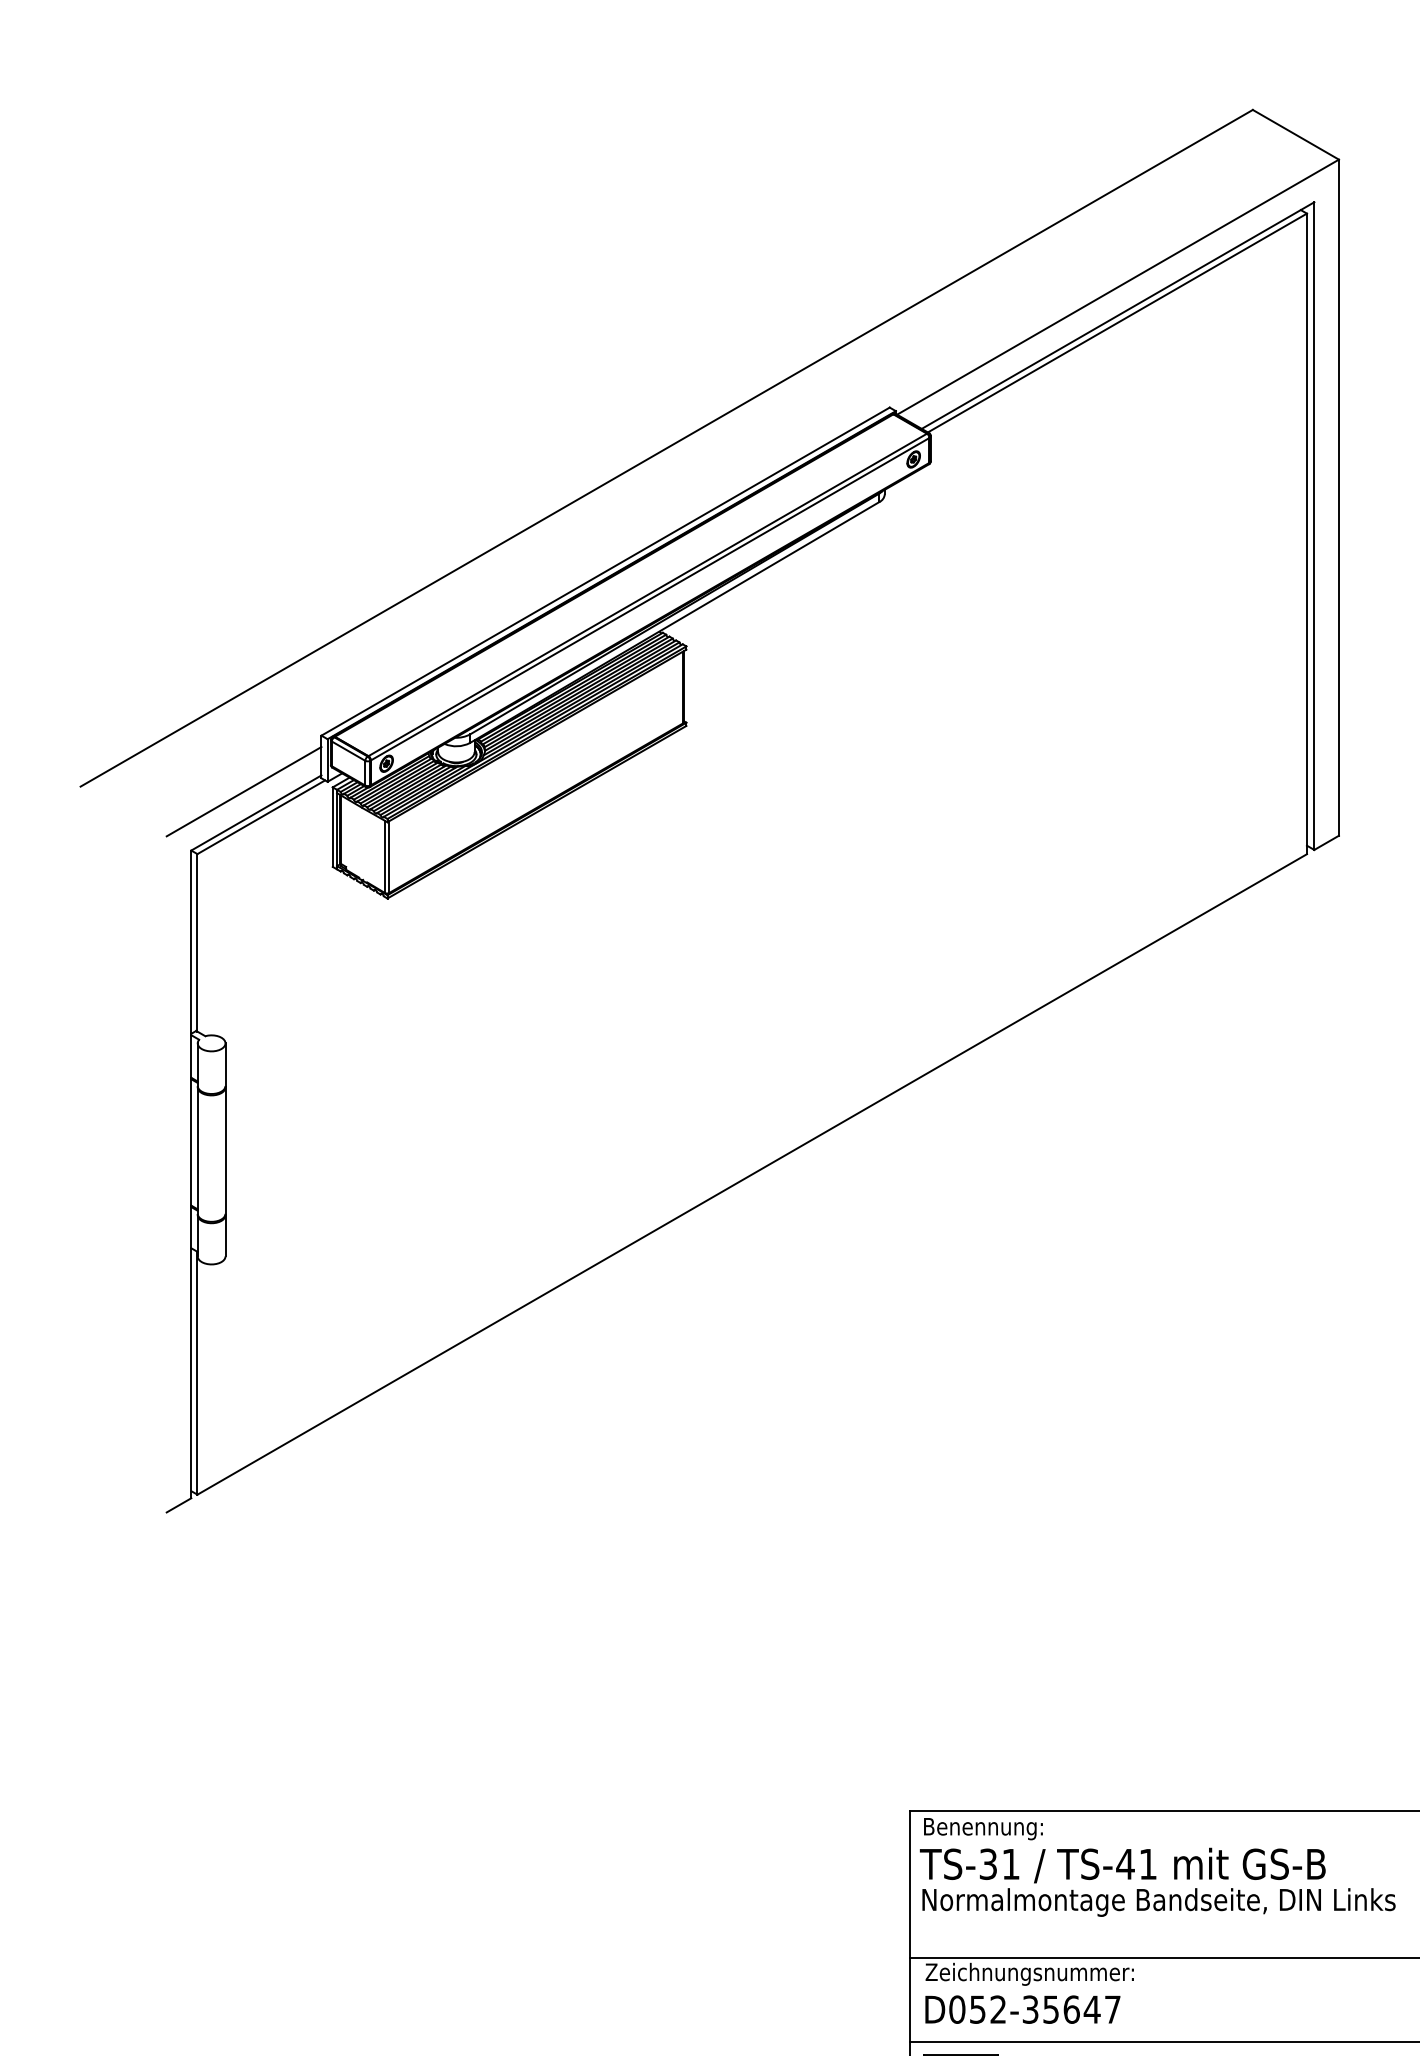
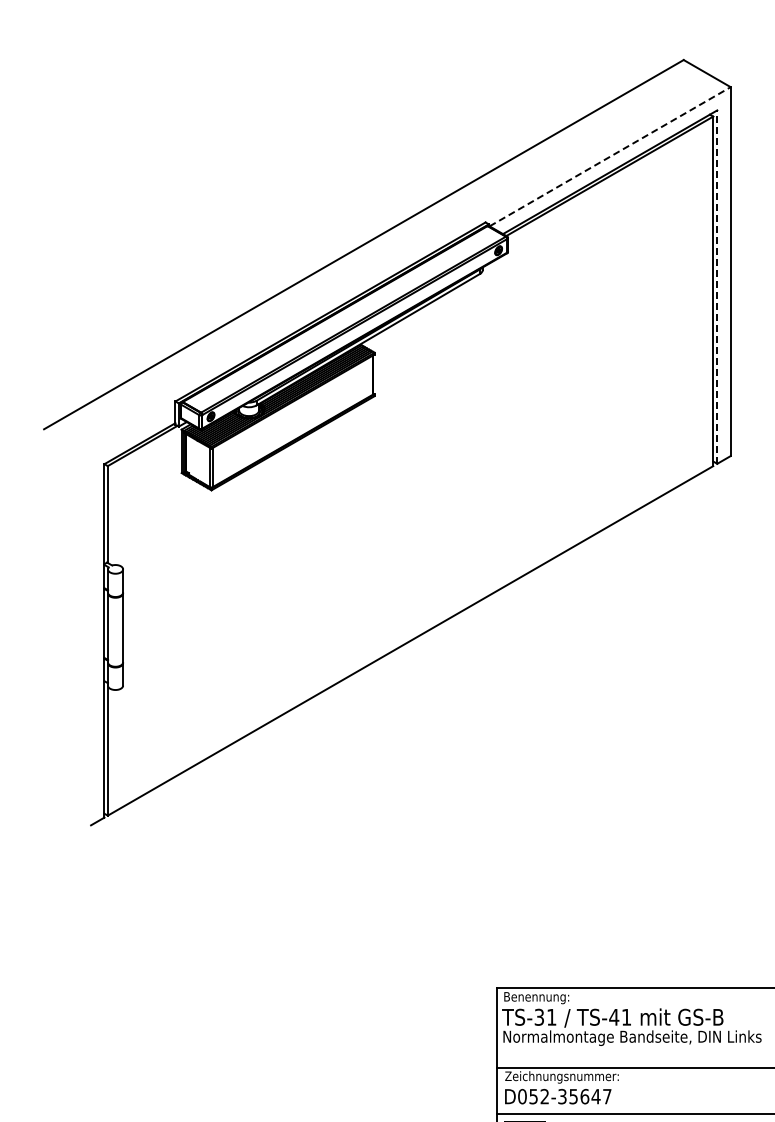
line: (1118, 286) -> (610, 156), solid -> dashed
line: (1314, 526) -> (717, 287), solid -> dashed
line: (244, 790) -> (133, 431), removed

